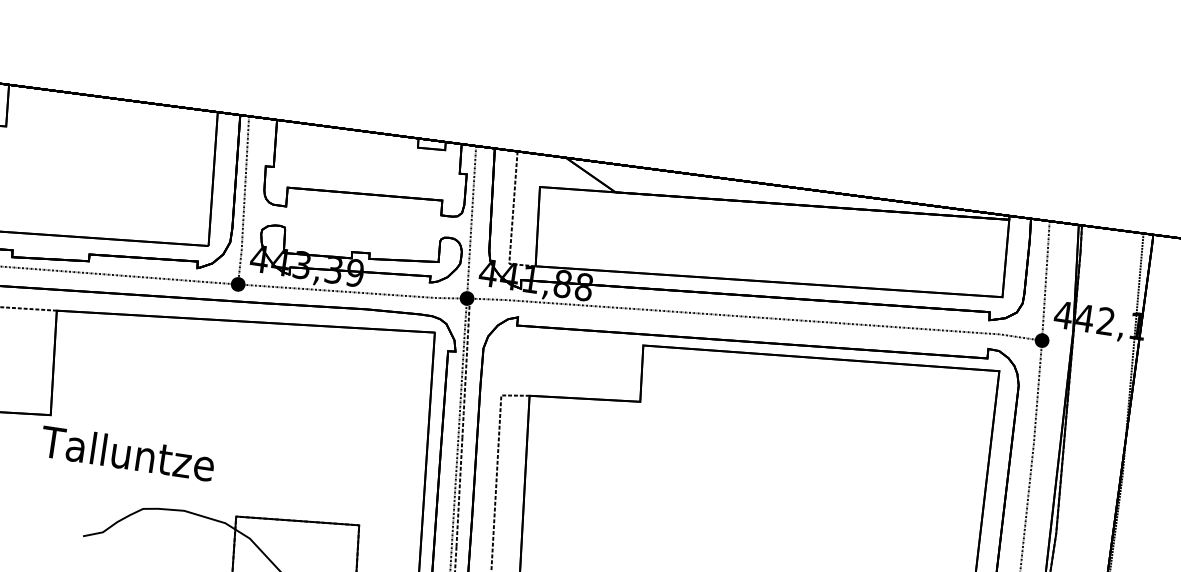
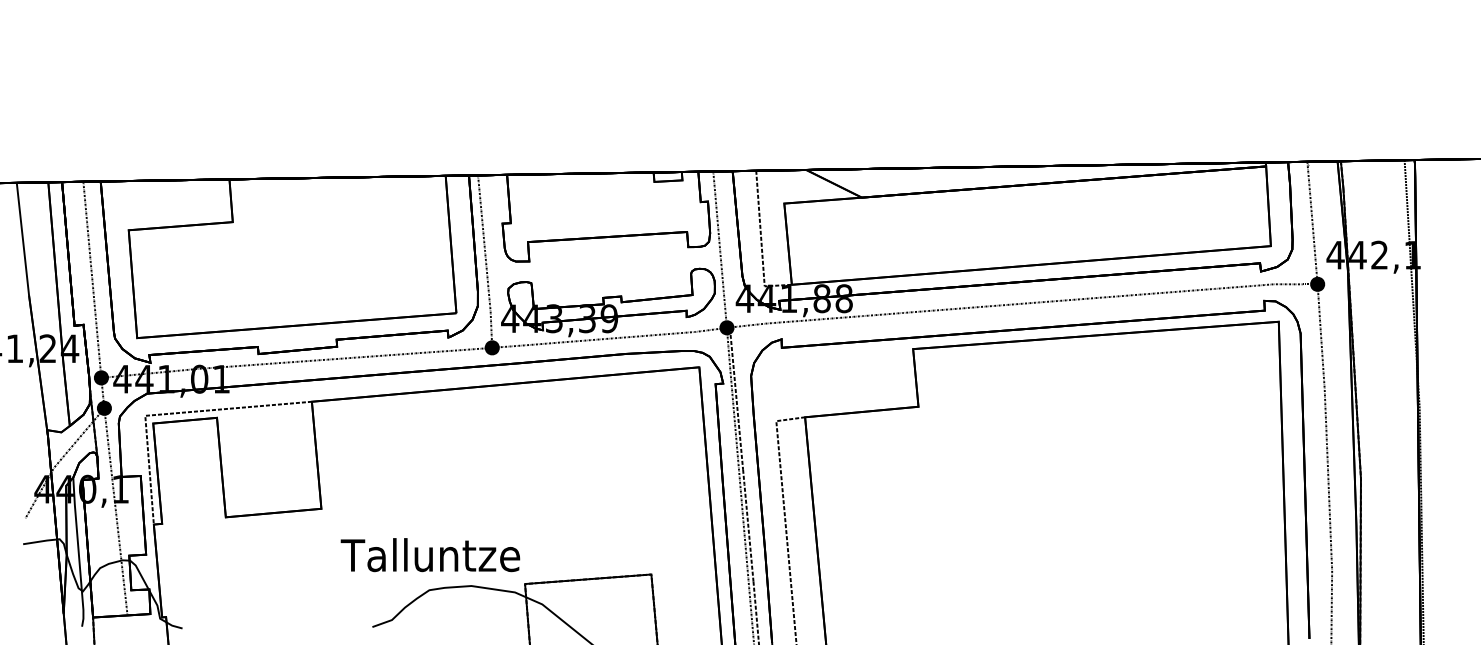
text: (127, 453) -> (430, 555), moved

